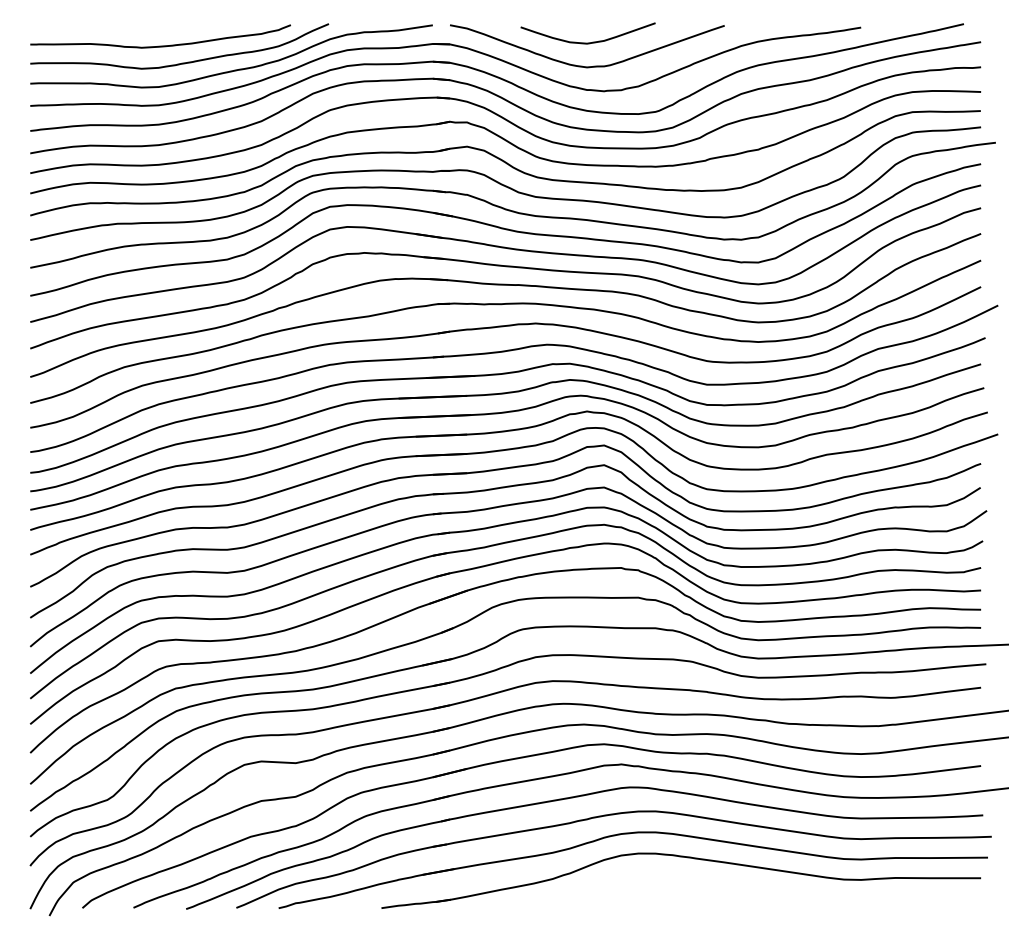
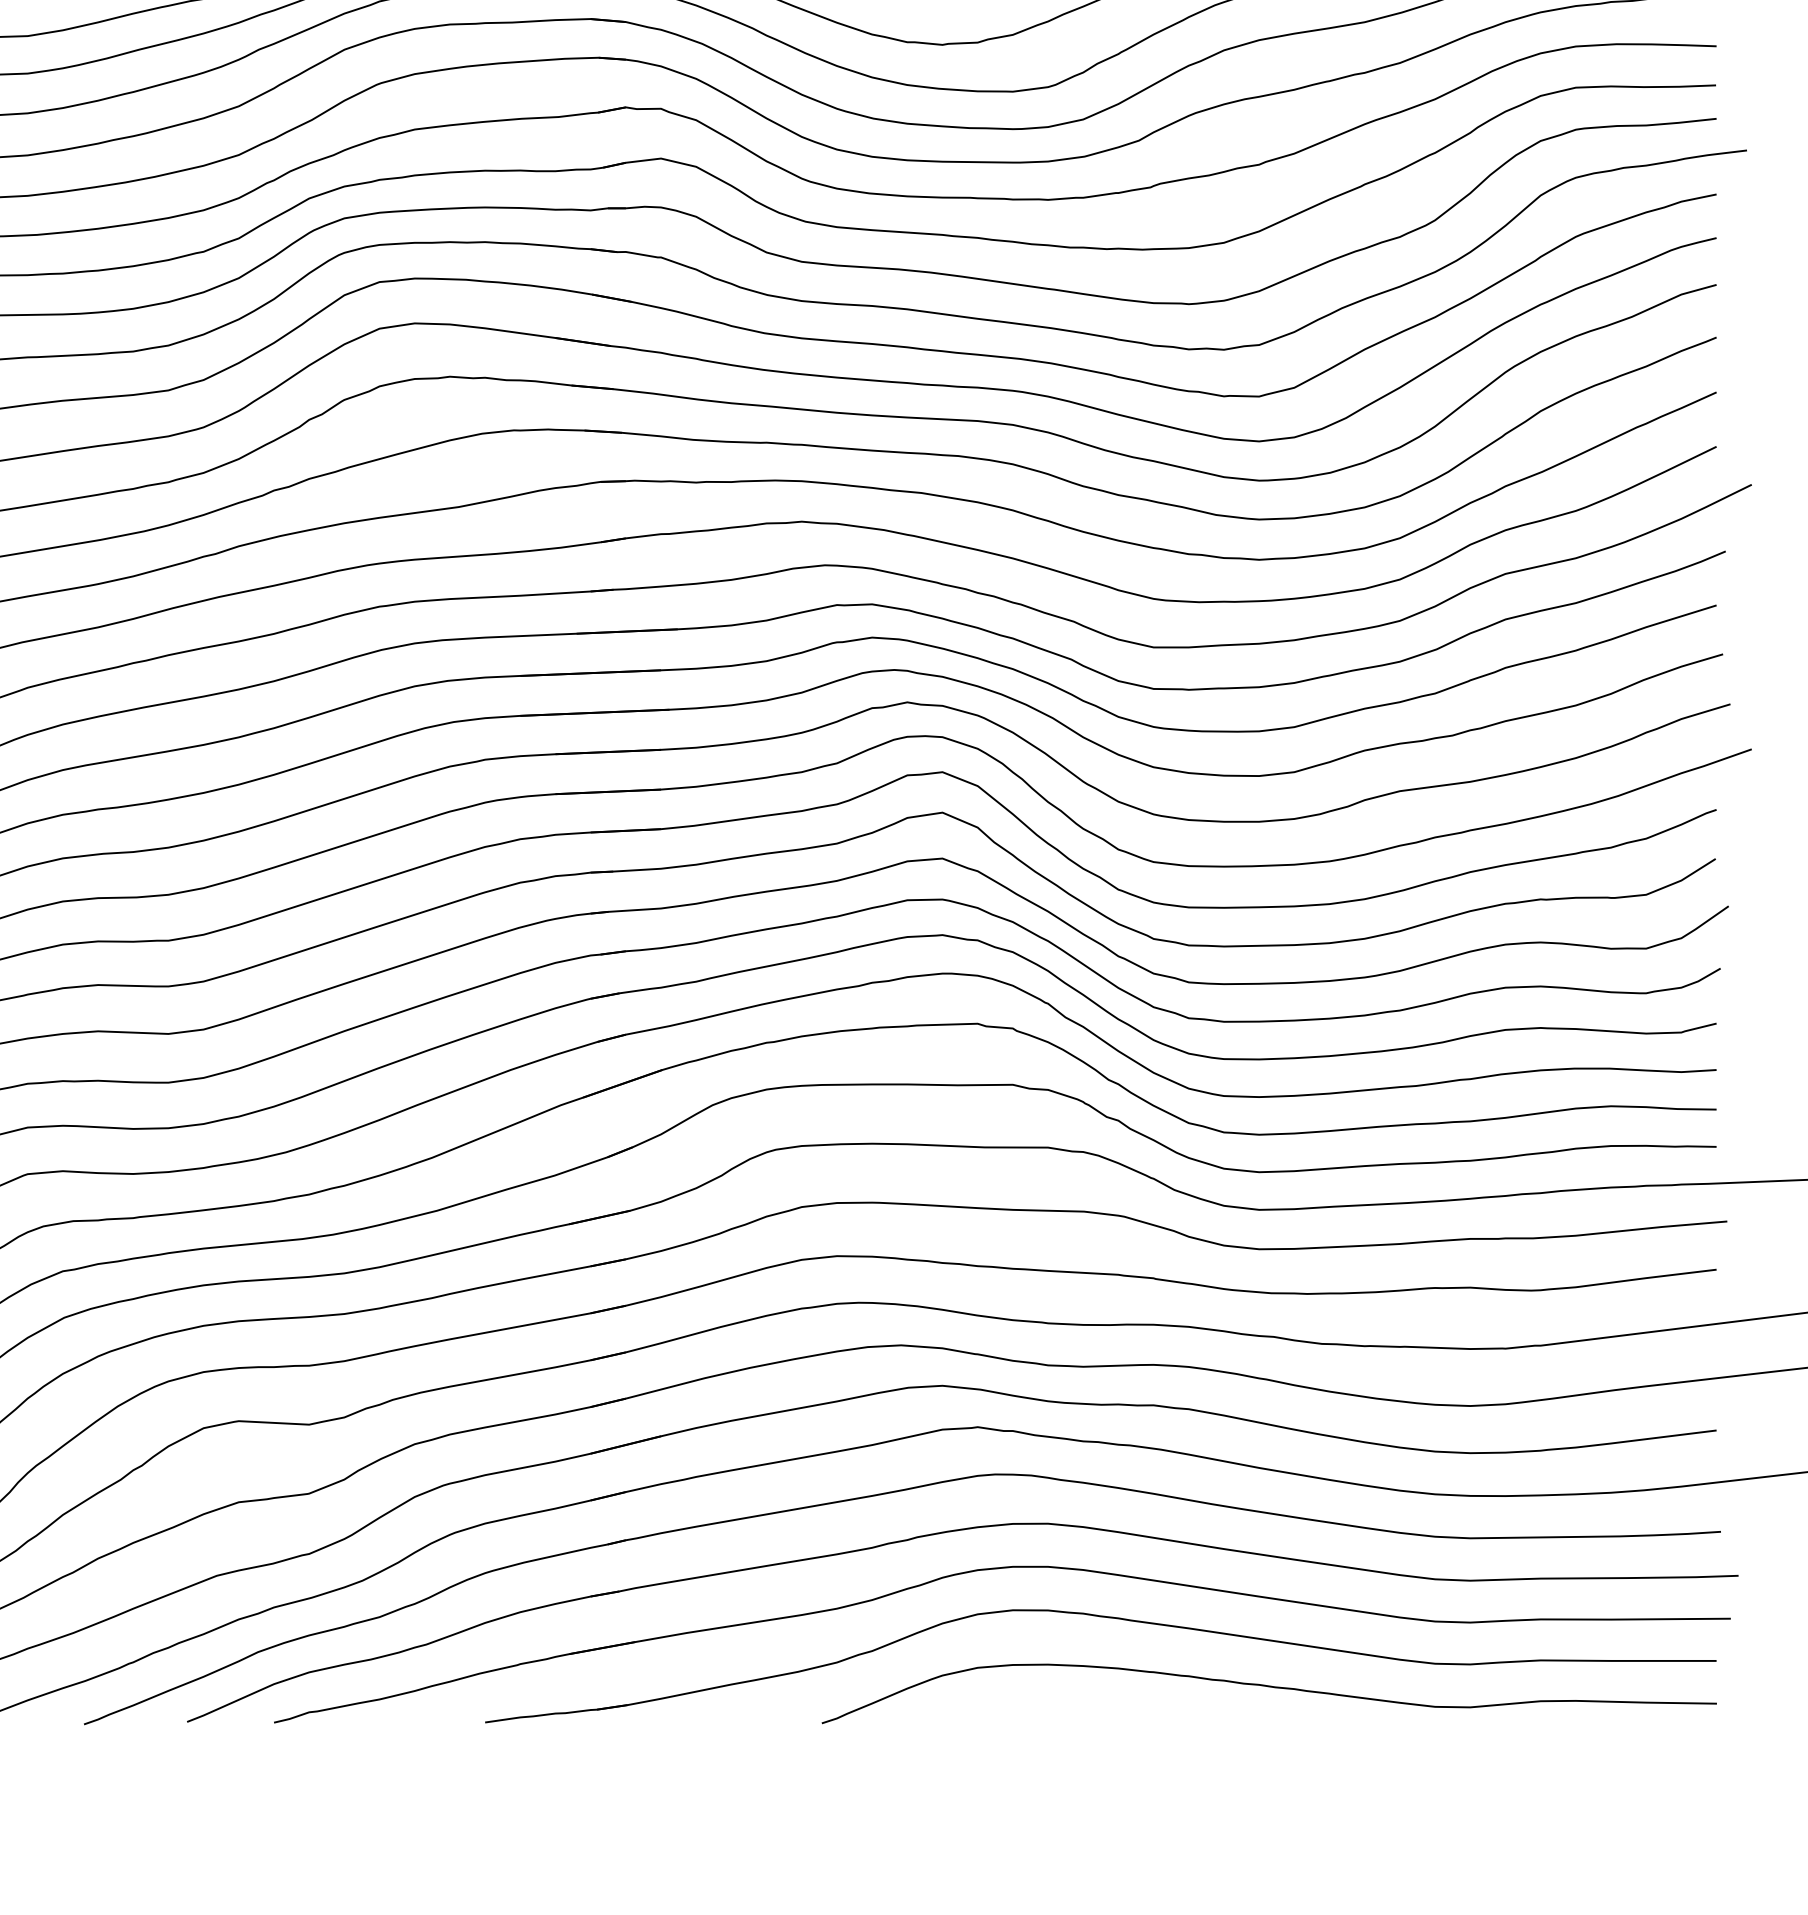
curve: (763, 891) -> (1269, 1688), added

